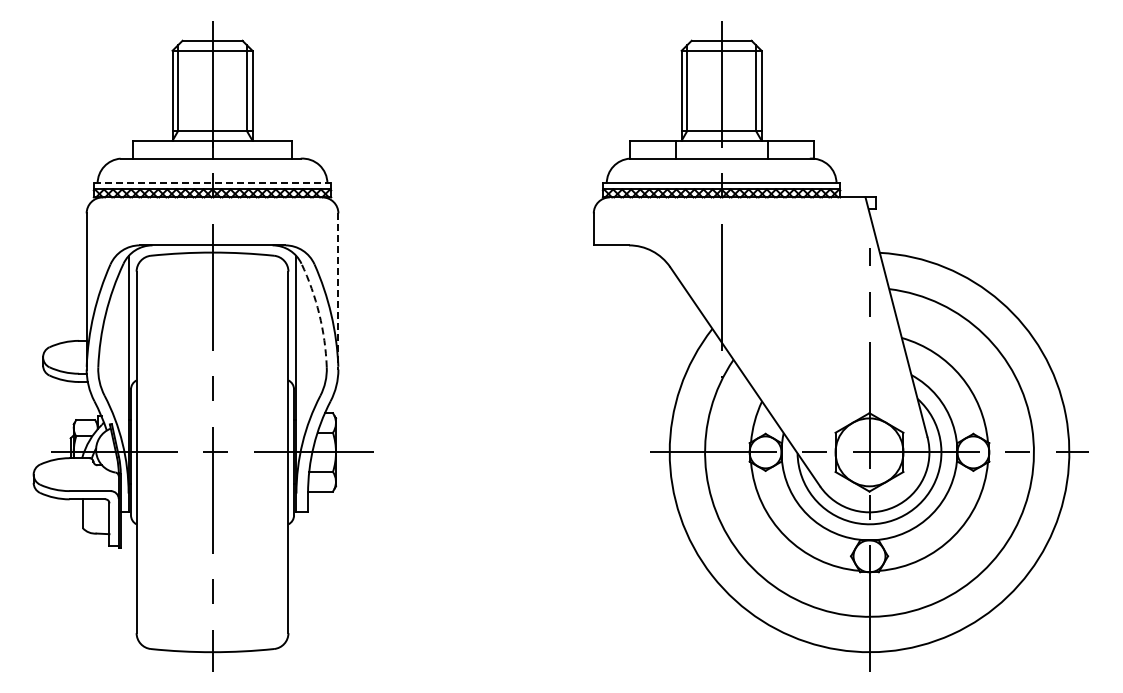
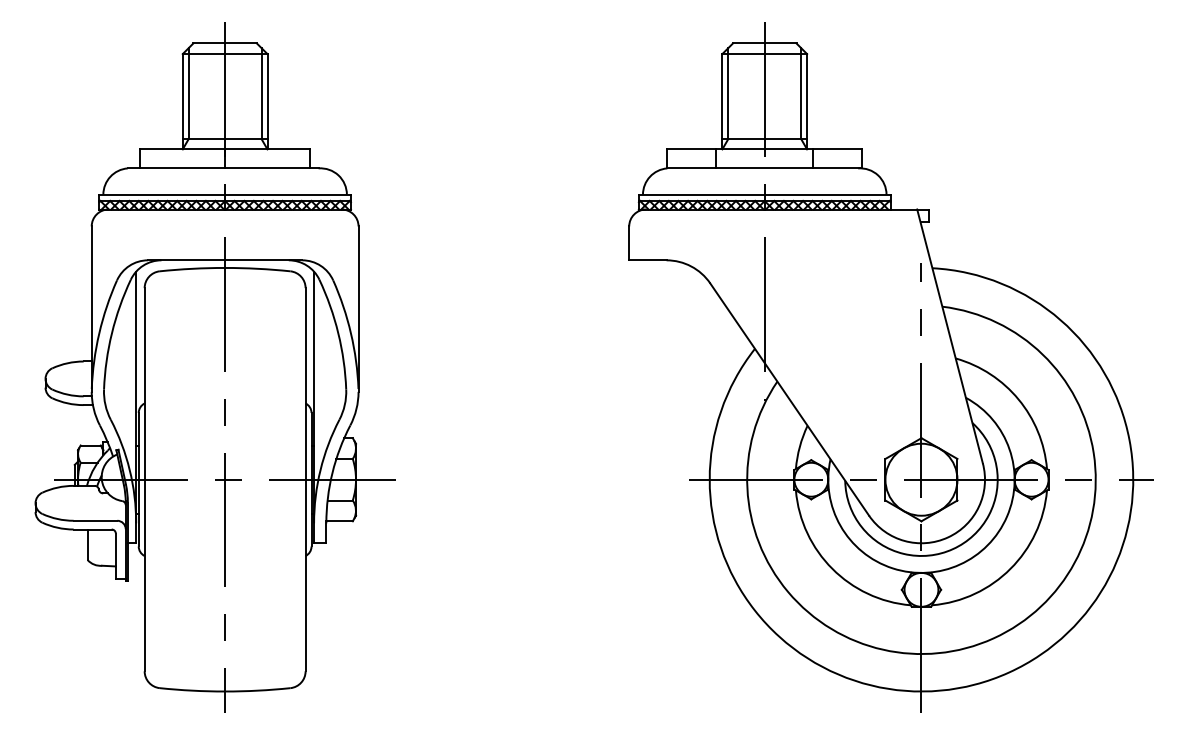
line: (212, 183) -> (225, 194), dashed -> solid
line: (338, 291) -> (358, 309), dashed -> solid
arc: (319, 314) -> (338, 333), dashed -> solid

